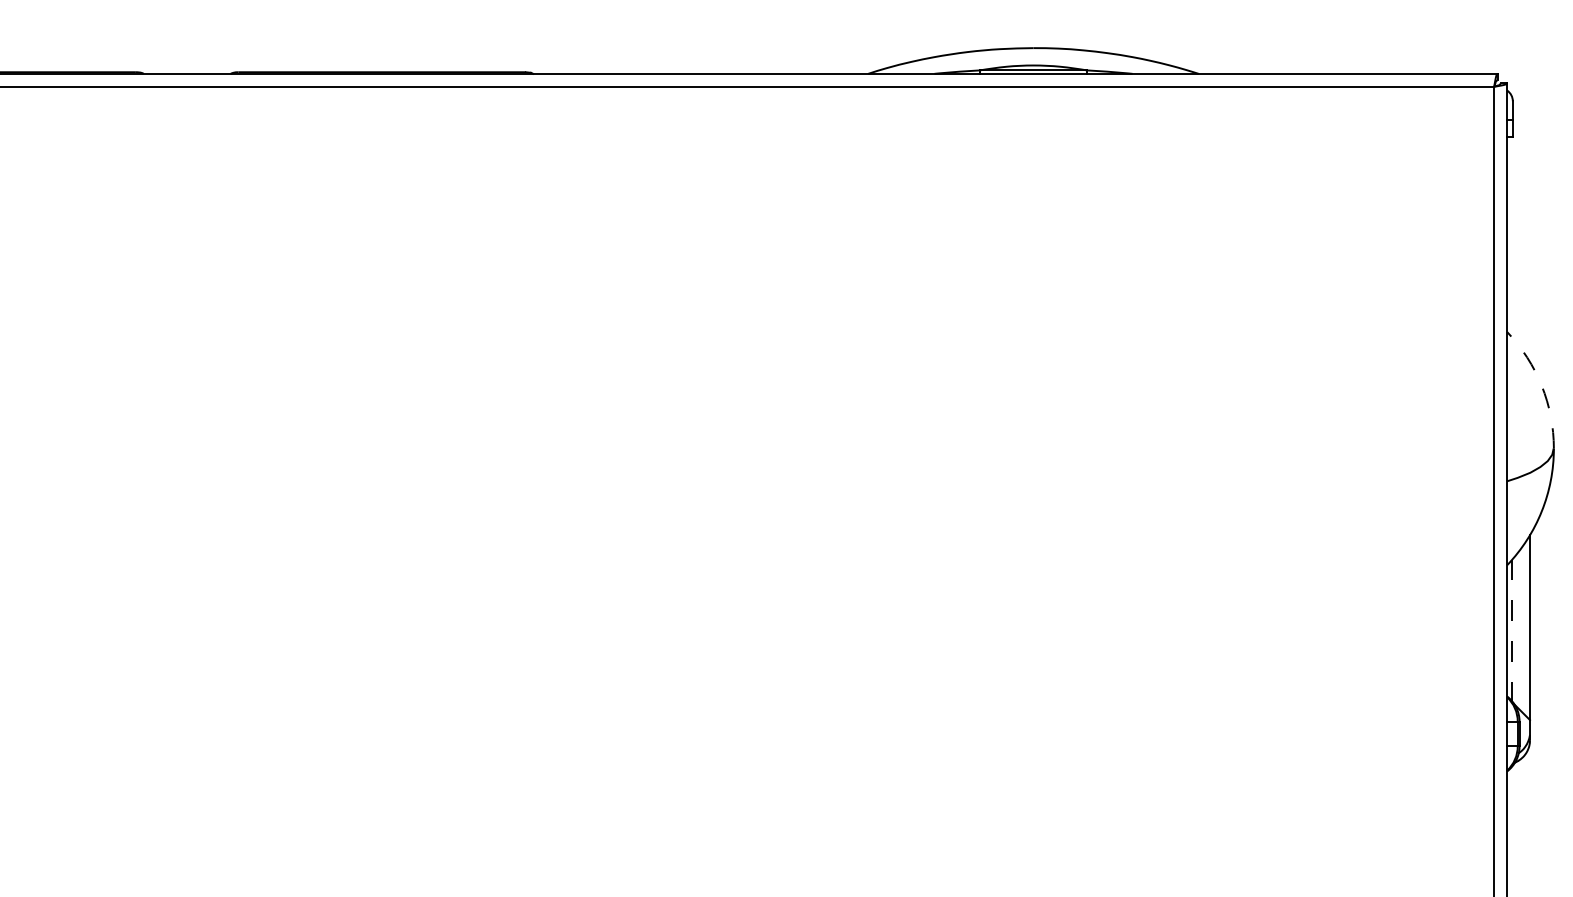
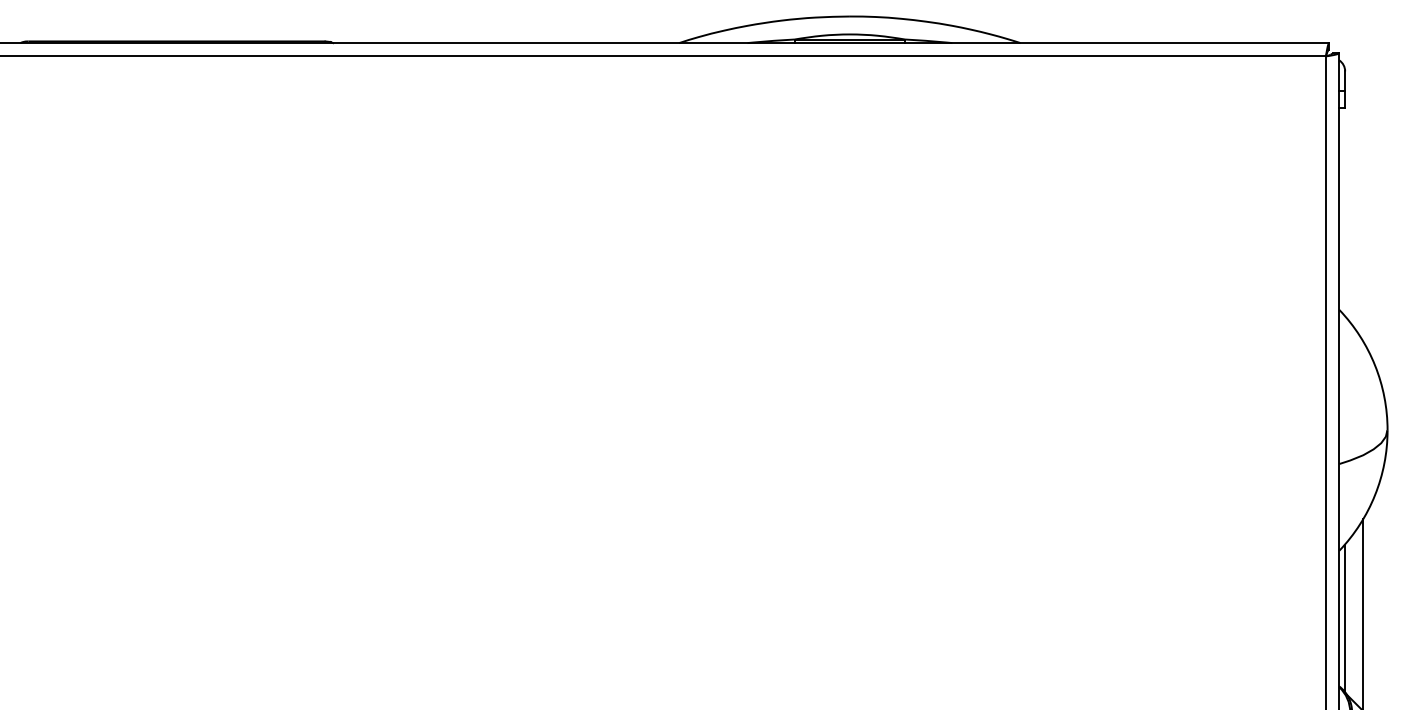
arc: (1541, 385) -> (1374, 365), dashed -> solid
line: (1512, 630) -> (1344, 618), dashed -> solid

